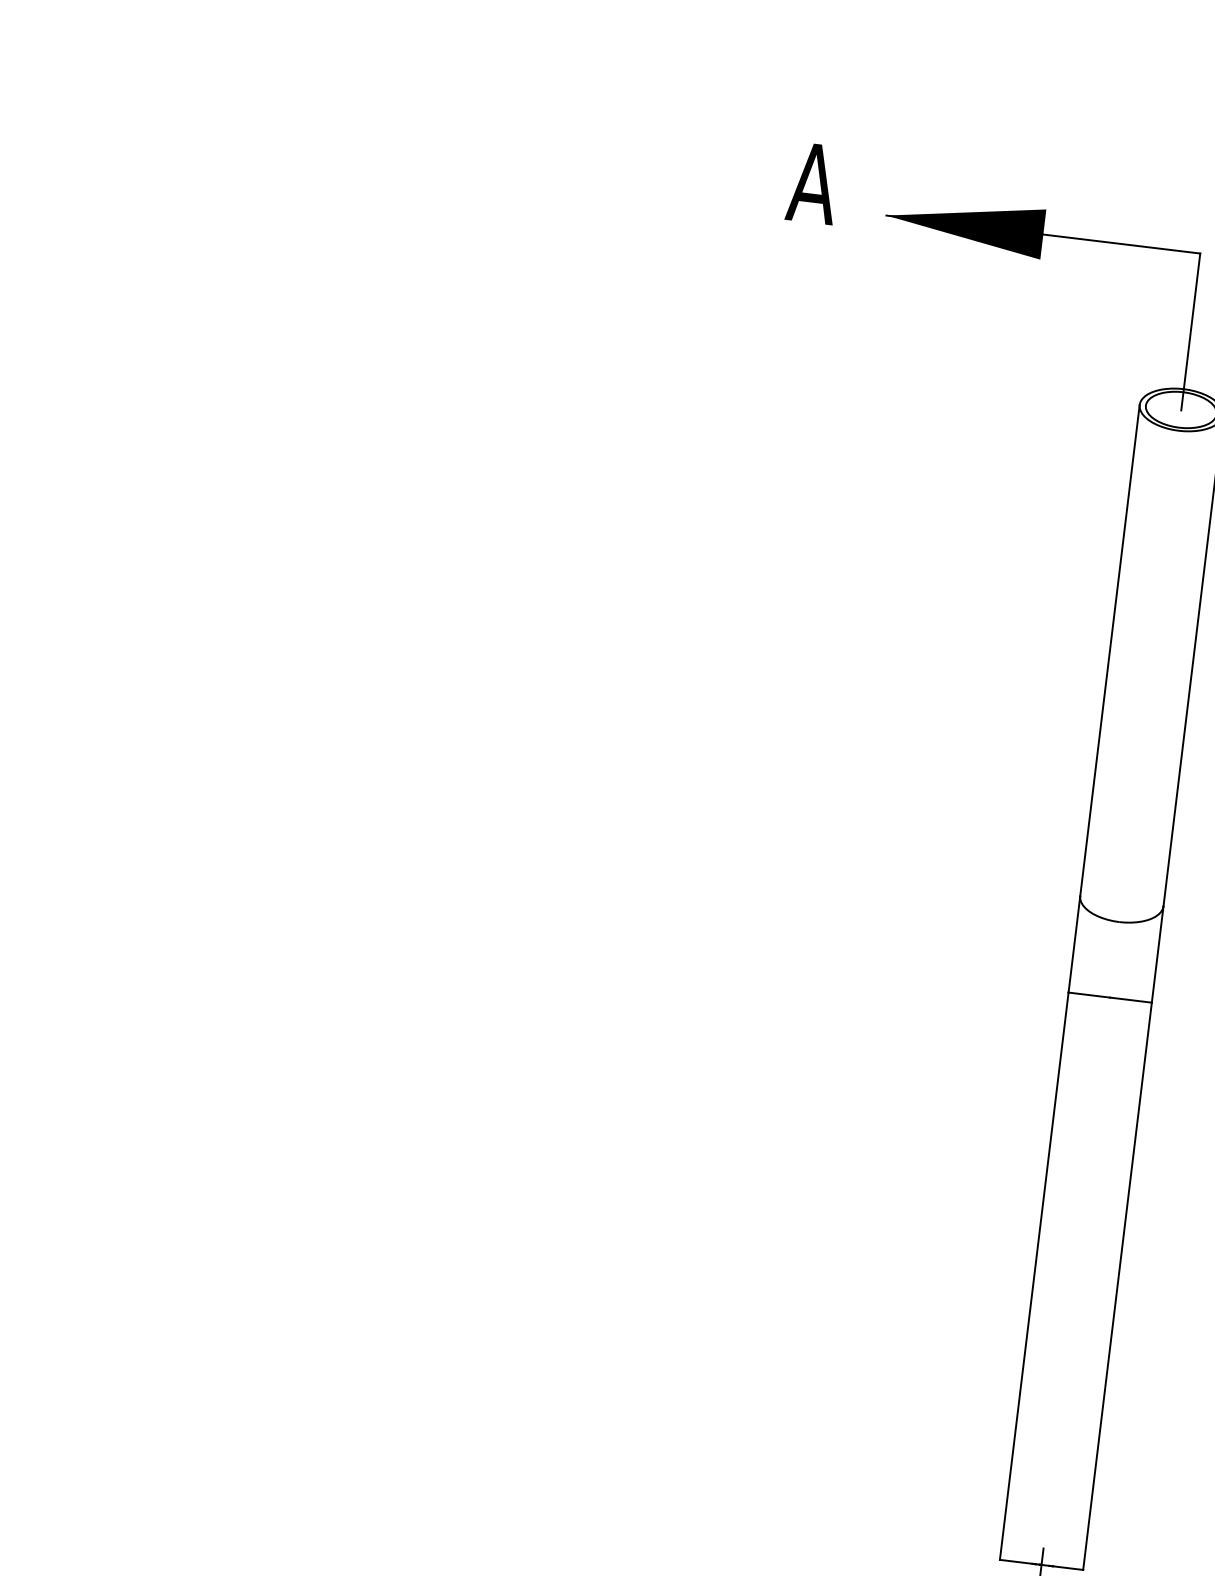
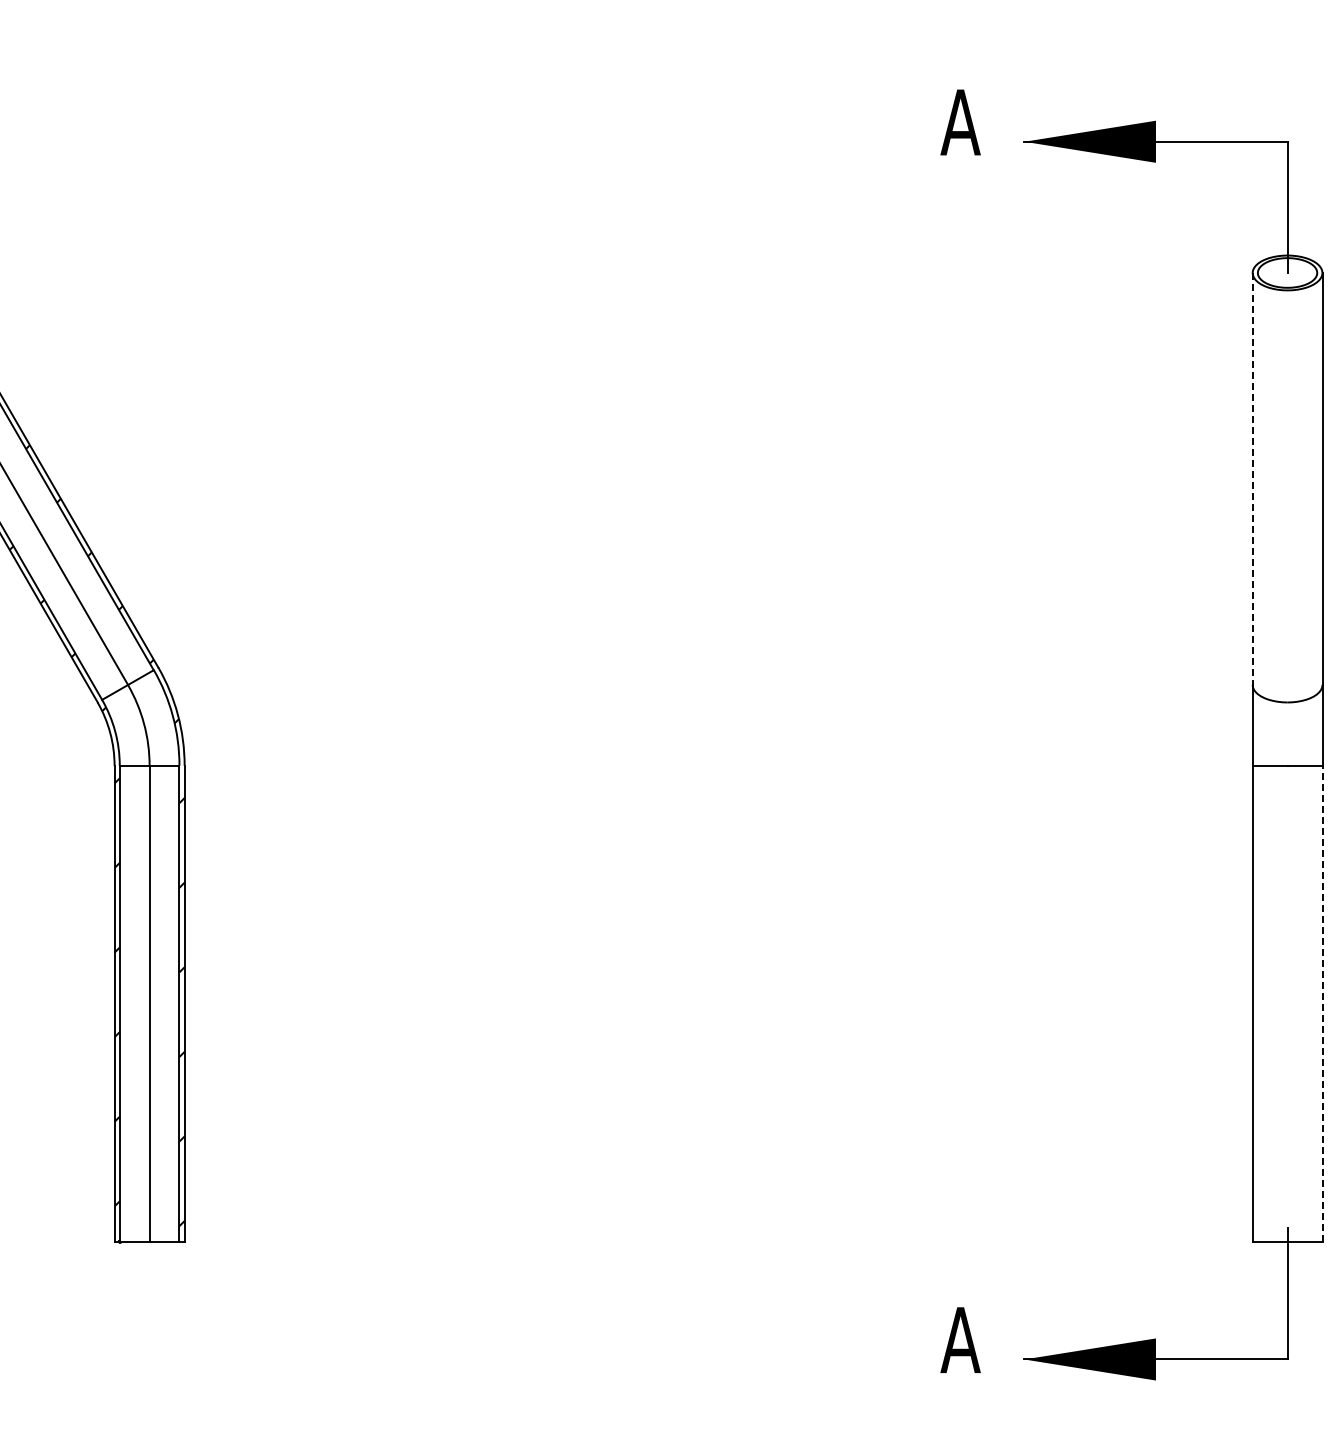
line: (1109, 651) -> (1252, 479), solid -> dashed
line: (1117, 1286) -> (1322, 1003), solid -> dashed

